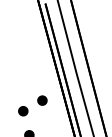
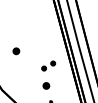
part: (32, 105) -> (48, 65), size x0.7

